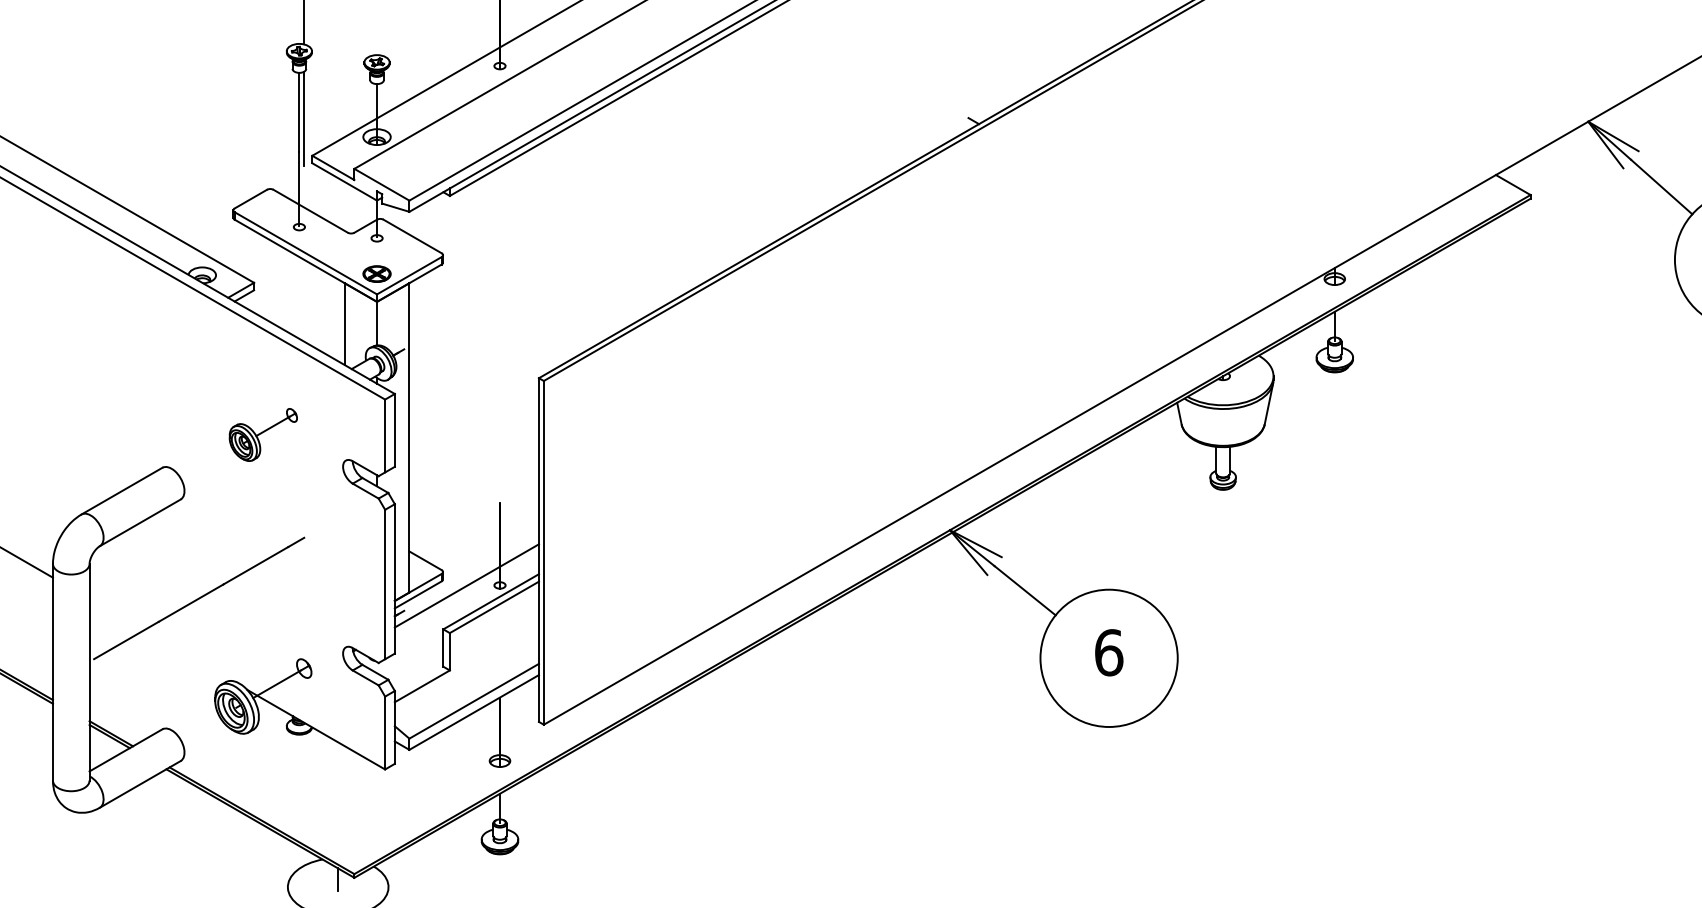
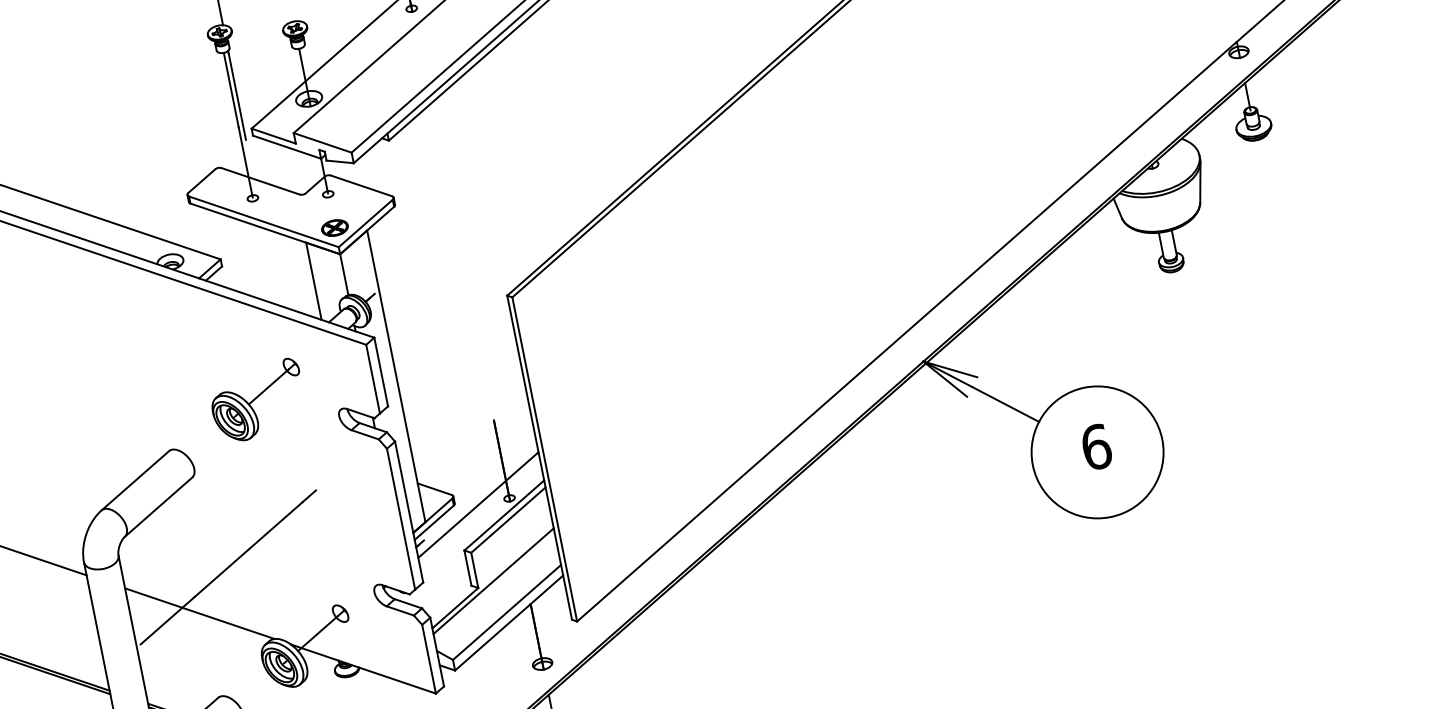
part: (263, 434) -> (258, 400), size x1.43
line: (160, 639) -> (199, 613), added
line: (466, 666) -> (493, 581), added

